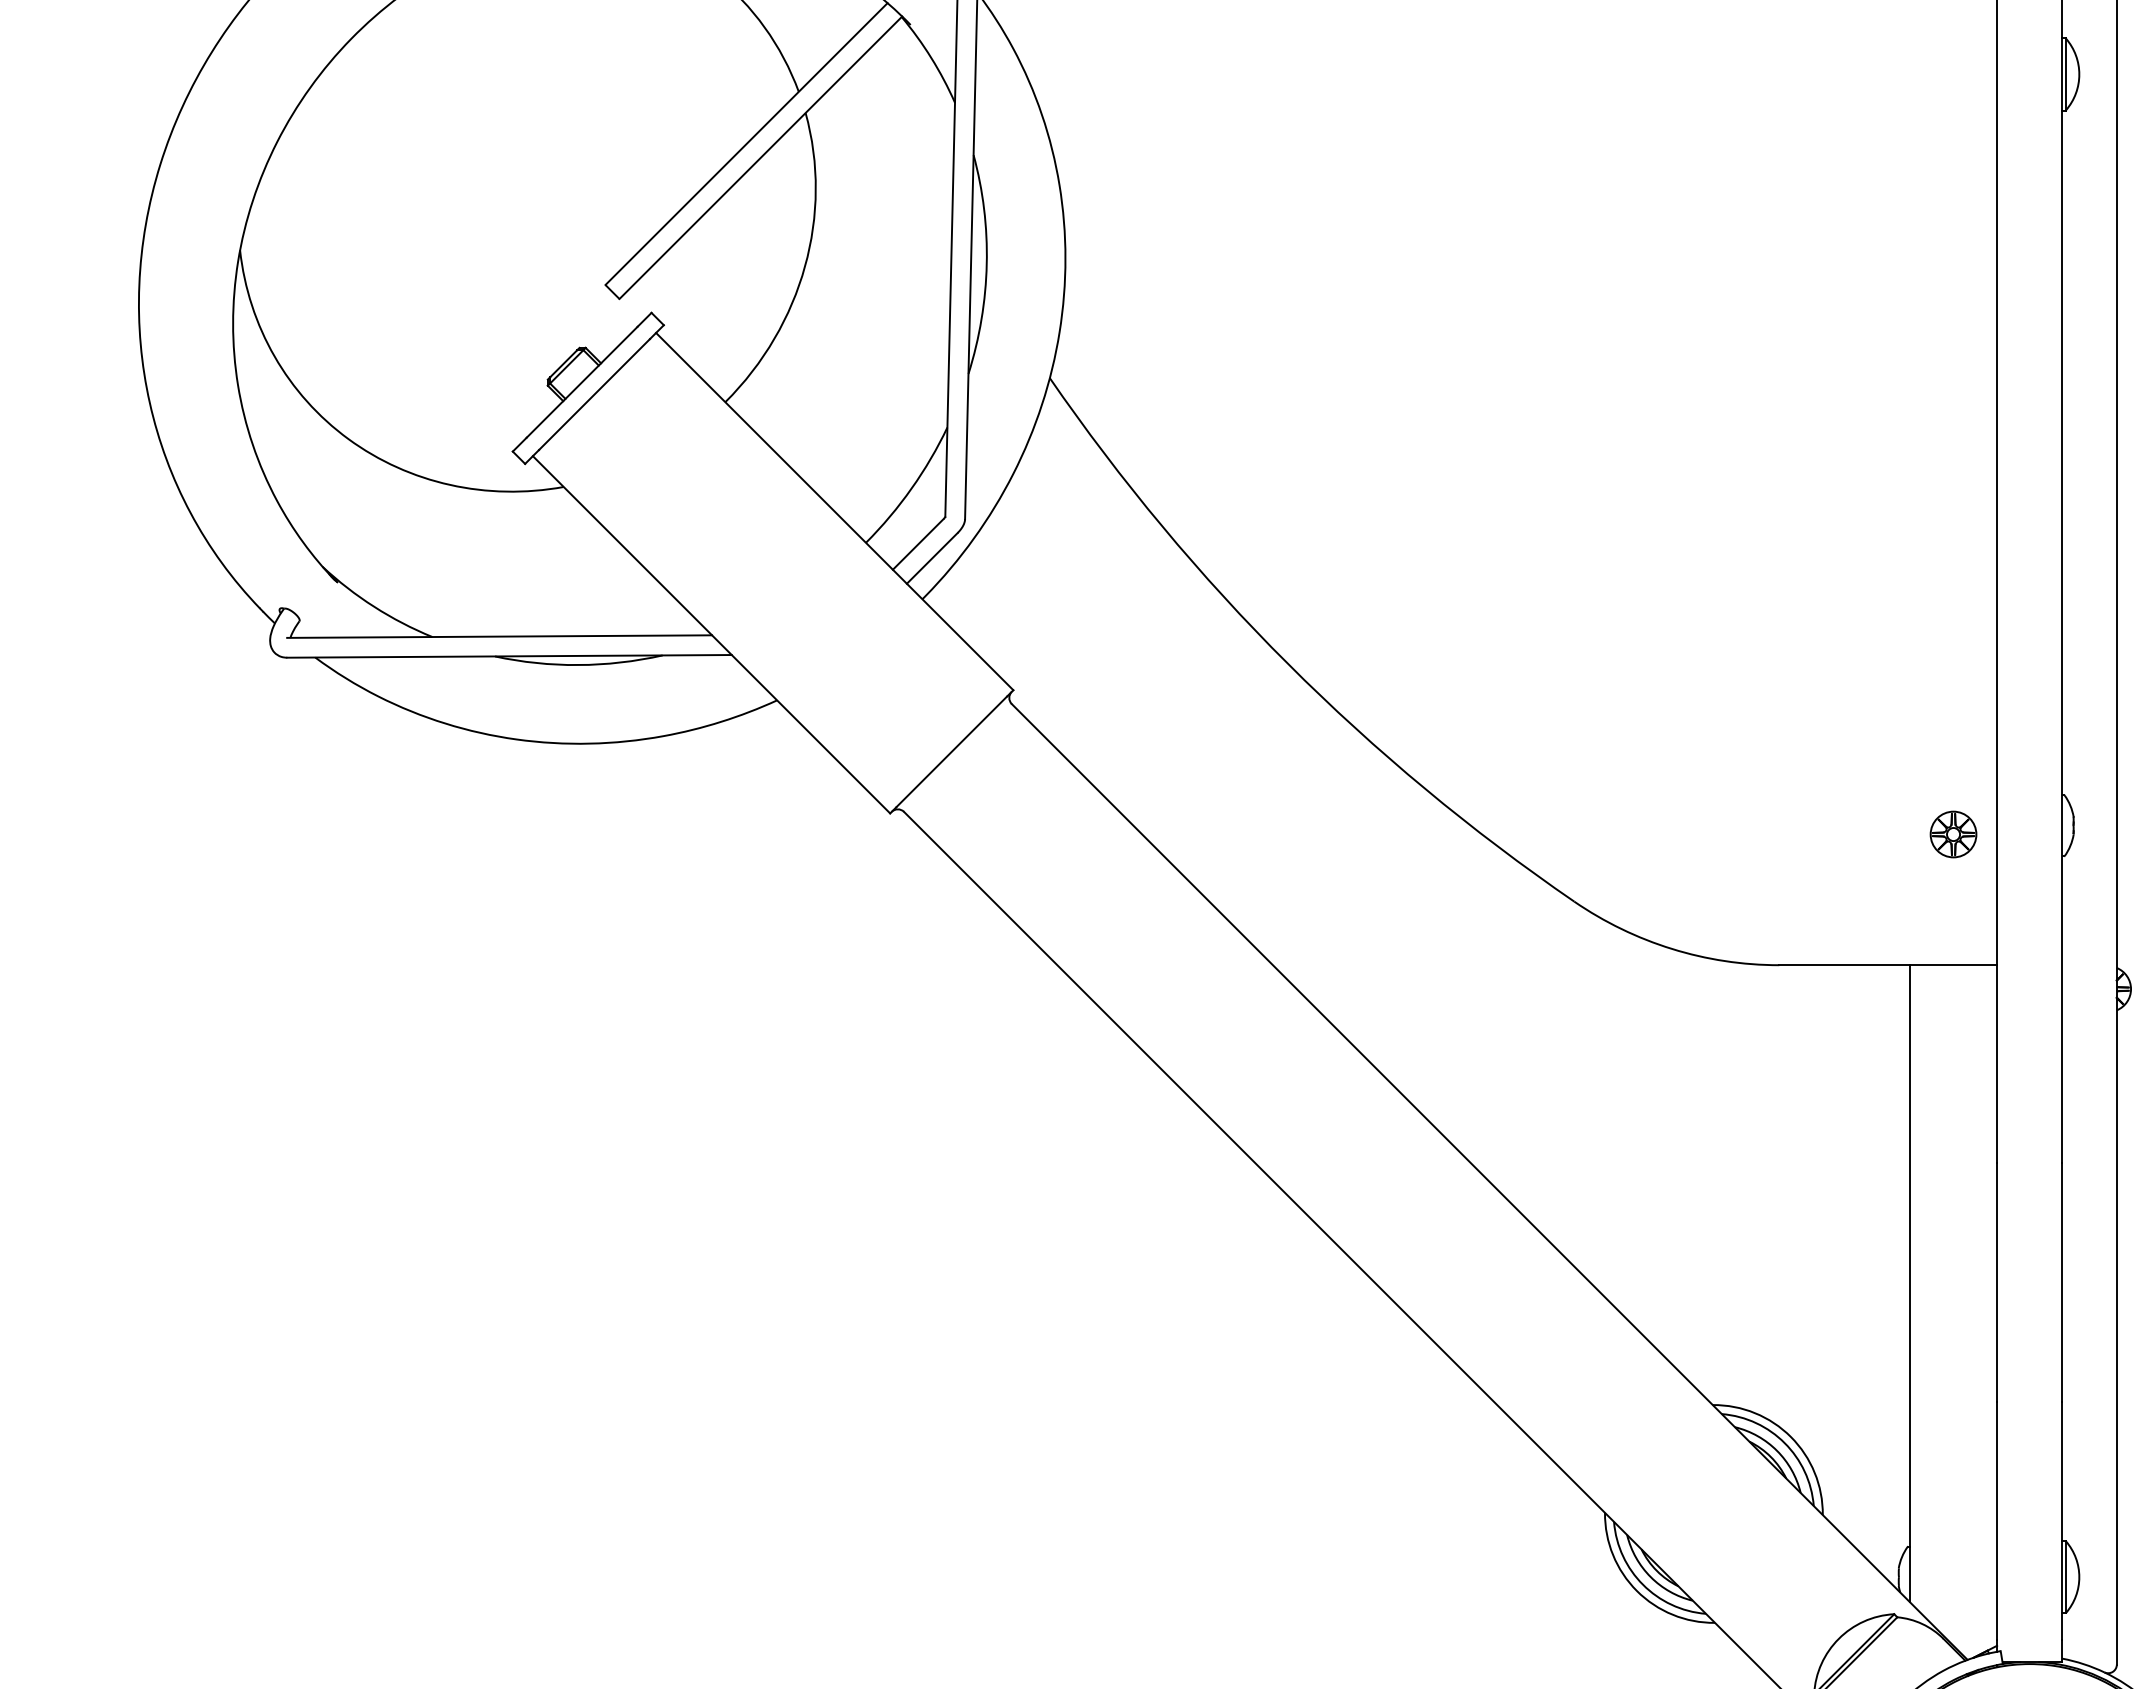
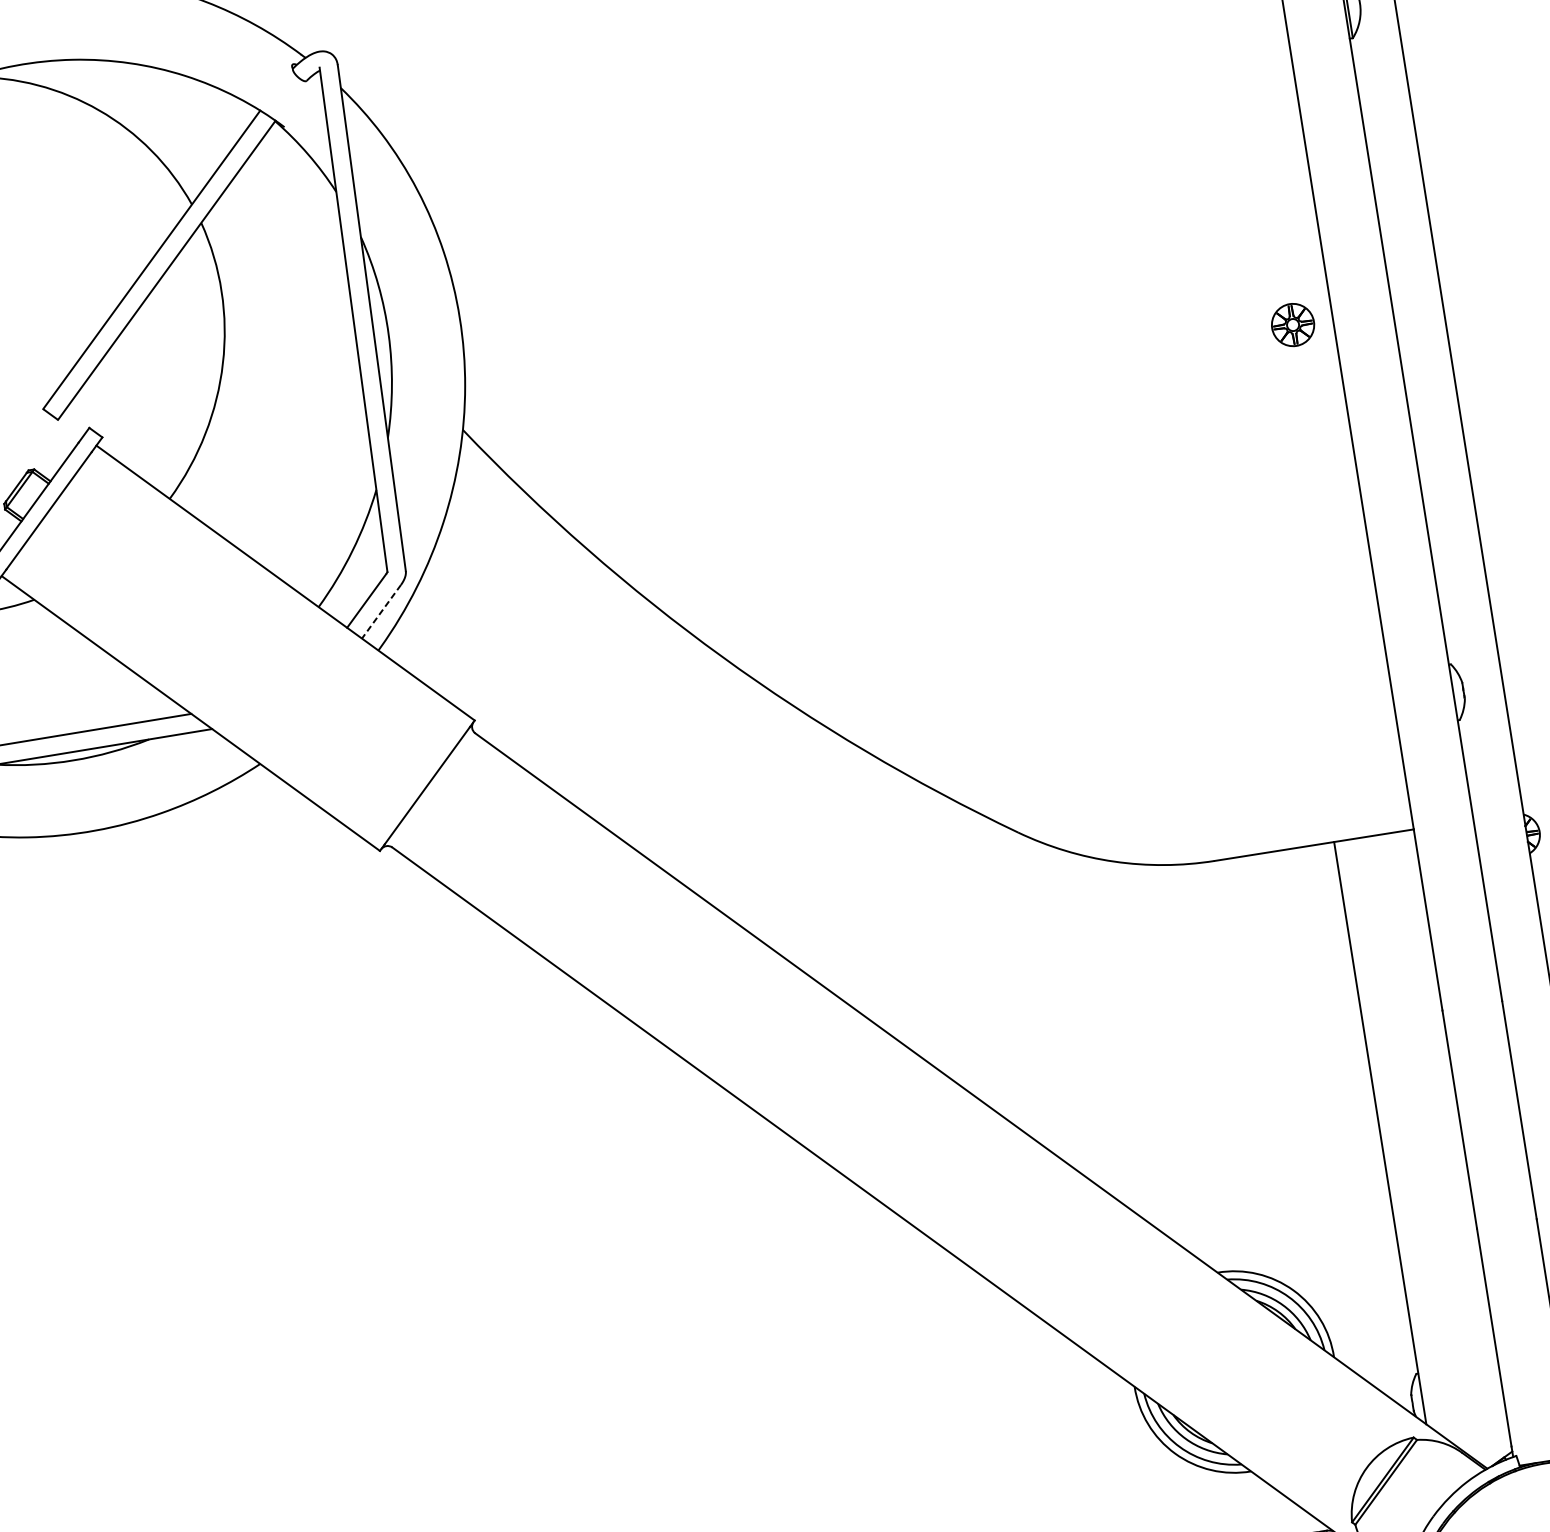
line: (932, 558) -> (381, 611), solid -> dashed
part: (1953, 834) -> (1293, 325), moved

